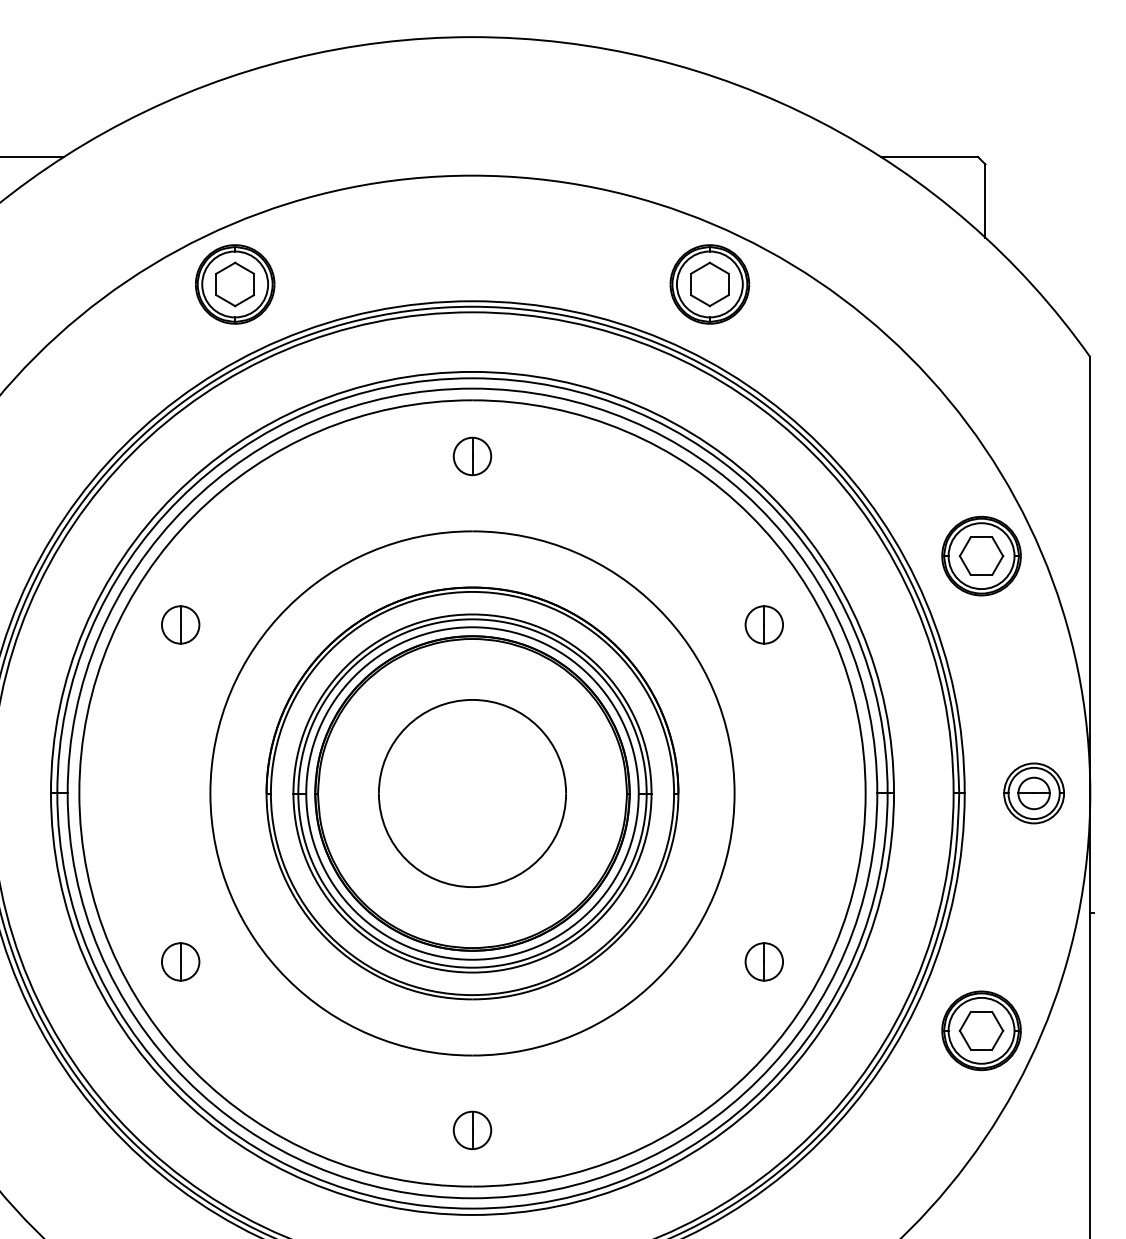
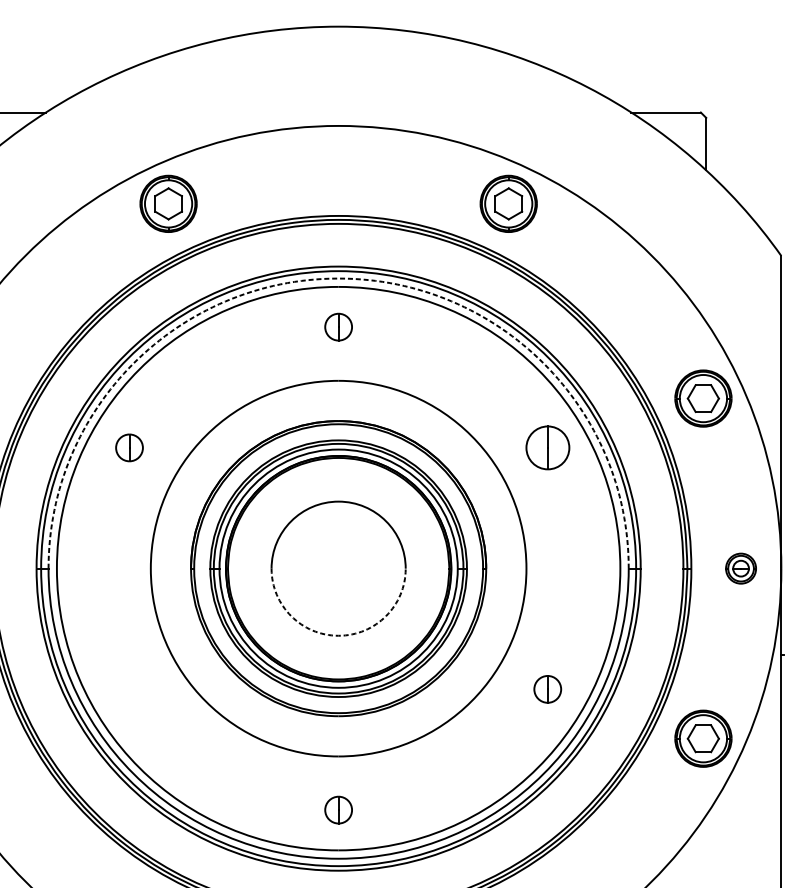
arc: (472, 388) -> (338, 278), solid -> dashed
part: (763, 624) -> (547, 447), size x1.6
part: (1033, 793) -> (740, 568), size x0.7
arc: (472, 887) -> (338, 636), solid -> dashed
part: (180, 961) -> (129, 689), removed

